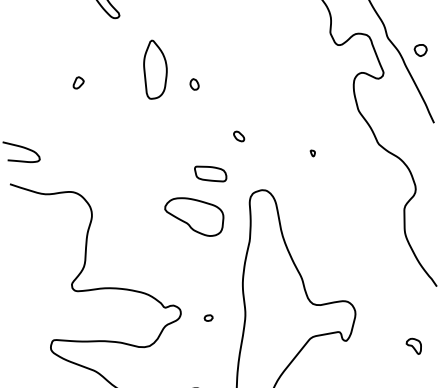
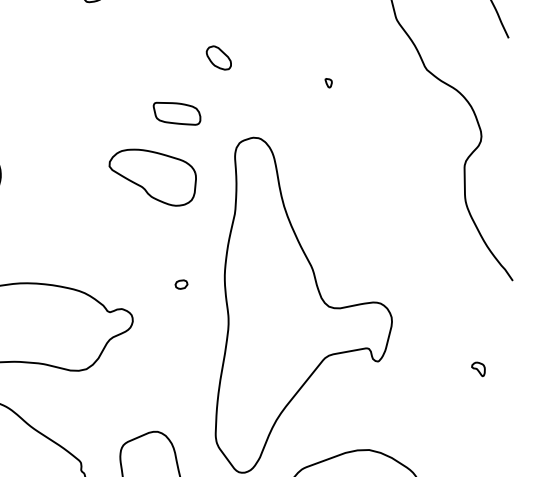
part: (239, 136) -> (219, 58), size x1.6
part: (208, 317) -> (181, 283), moved
part: (413, 345) -> (478, 368), size x0.6

